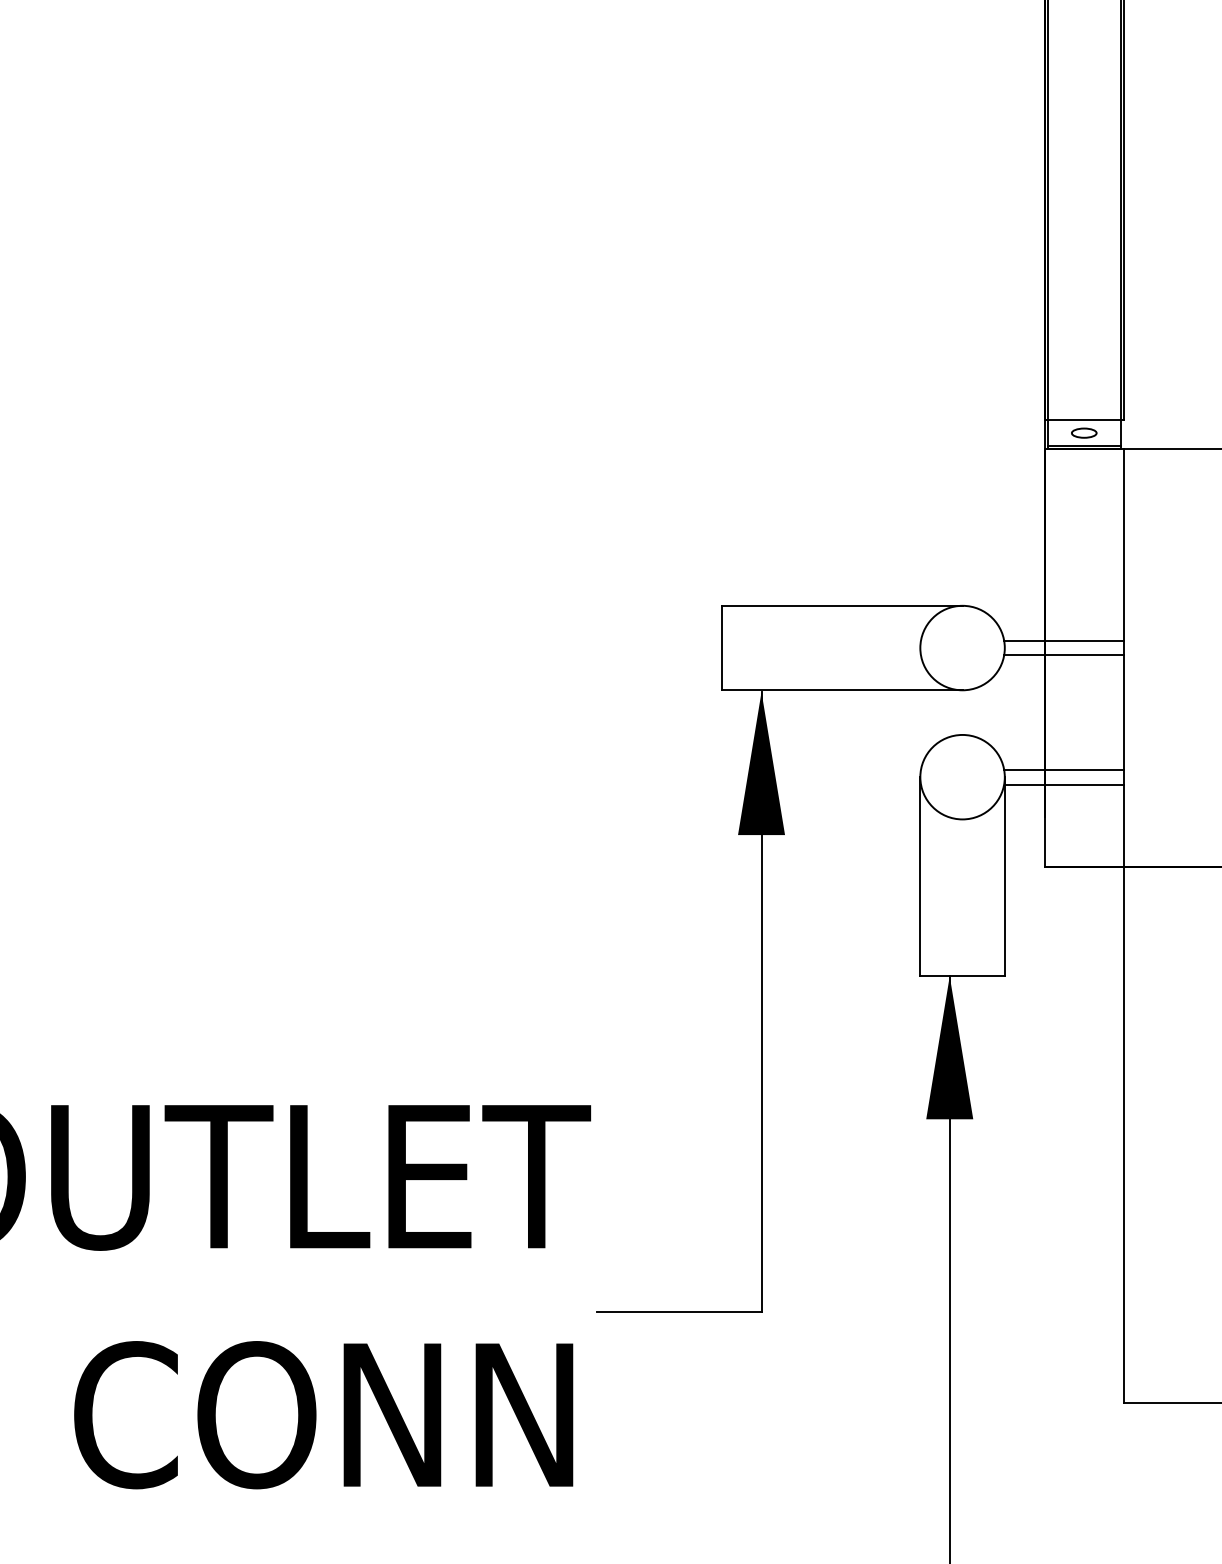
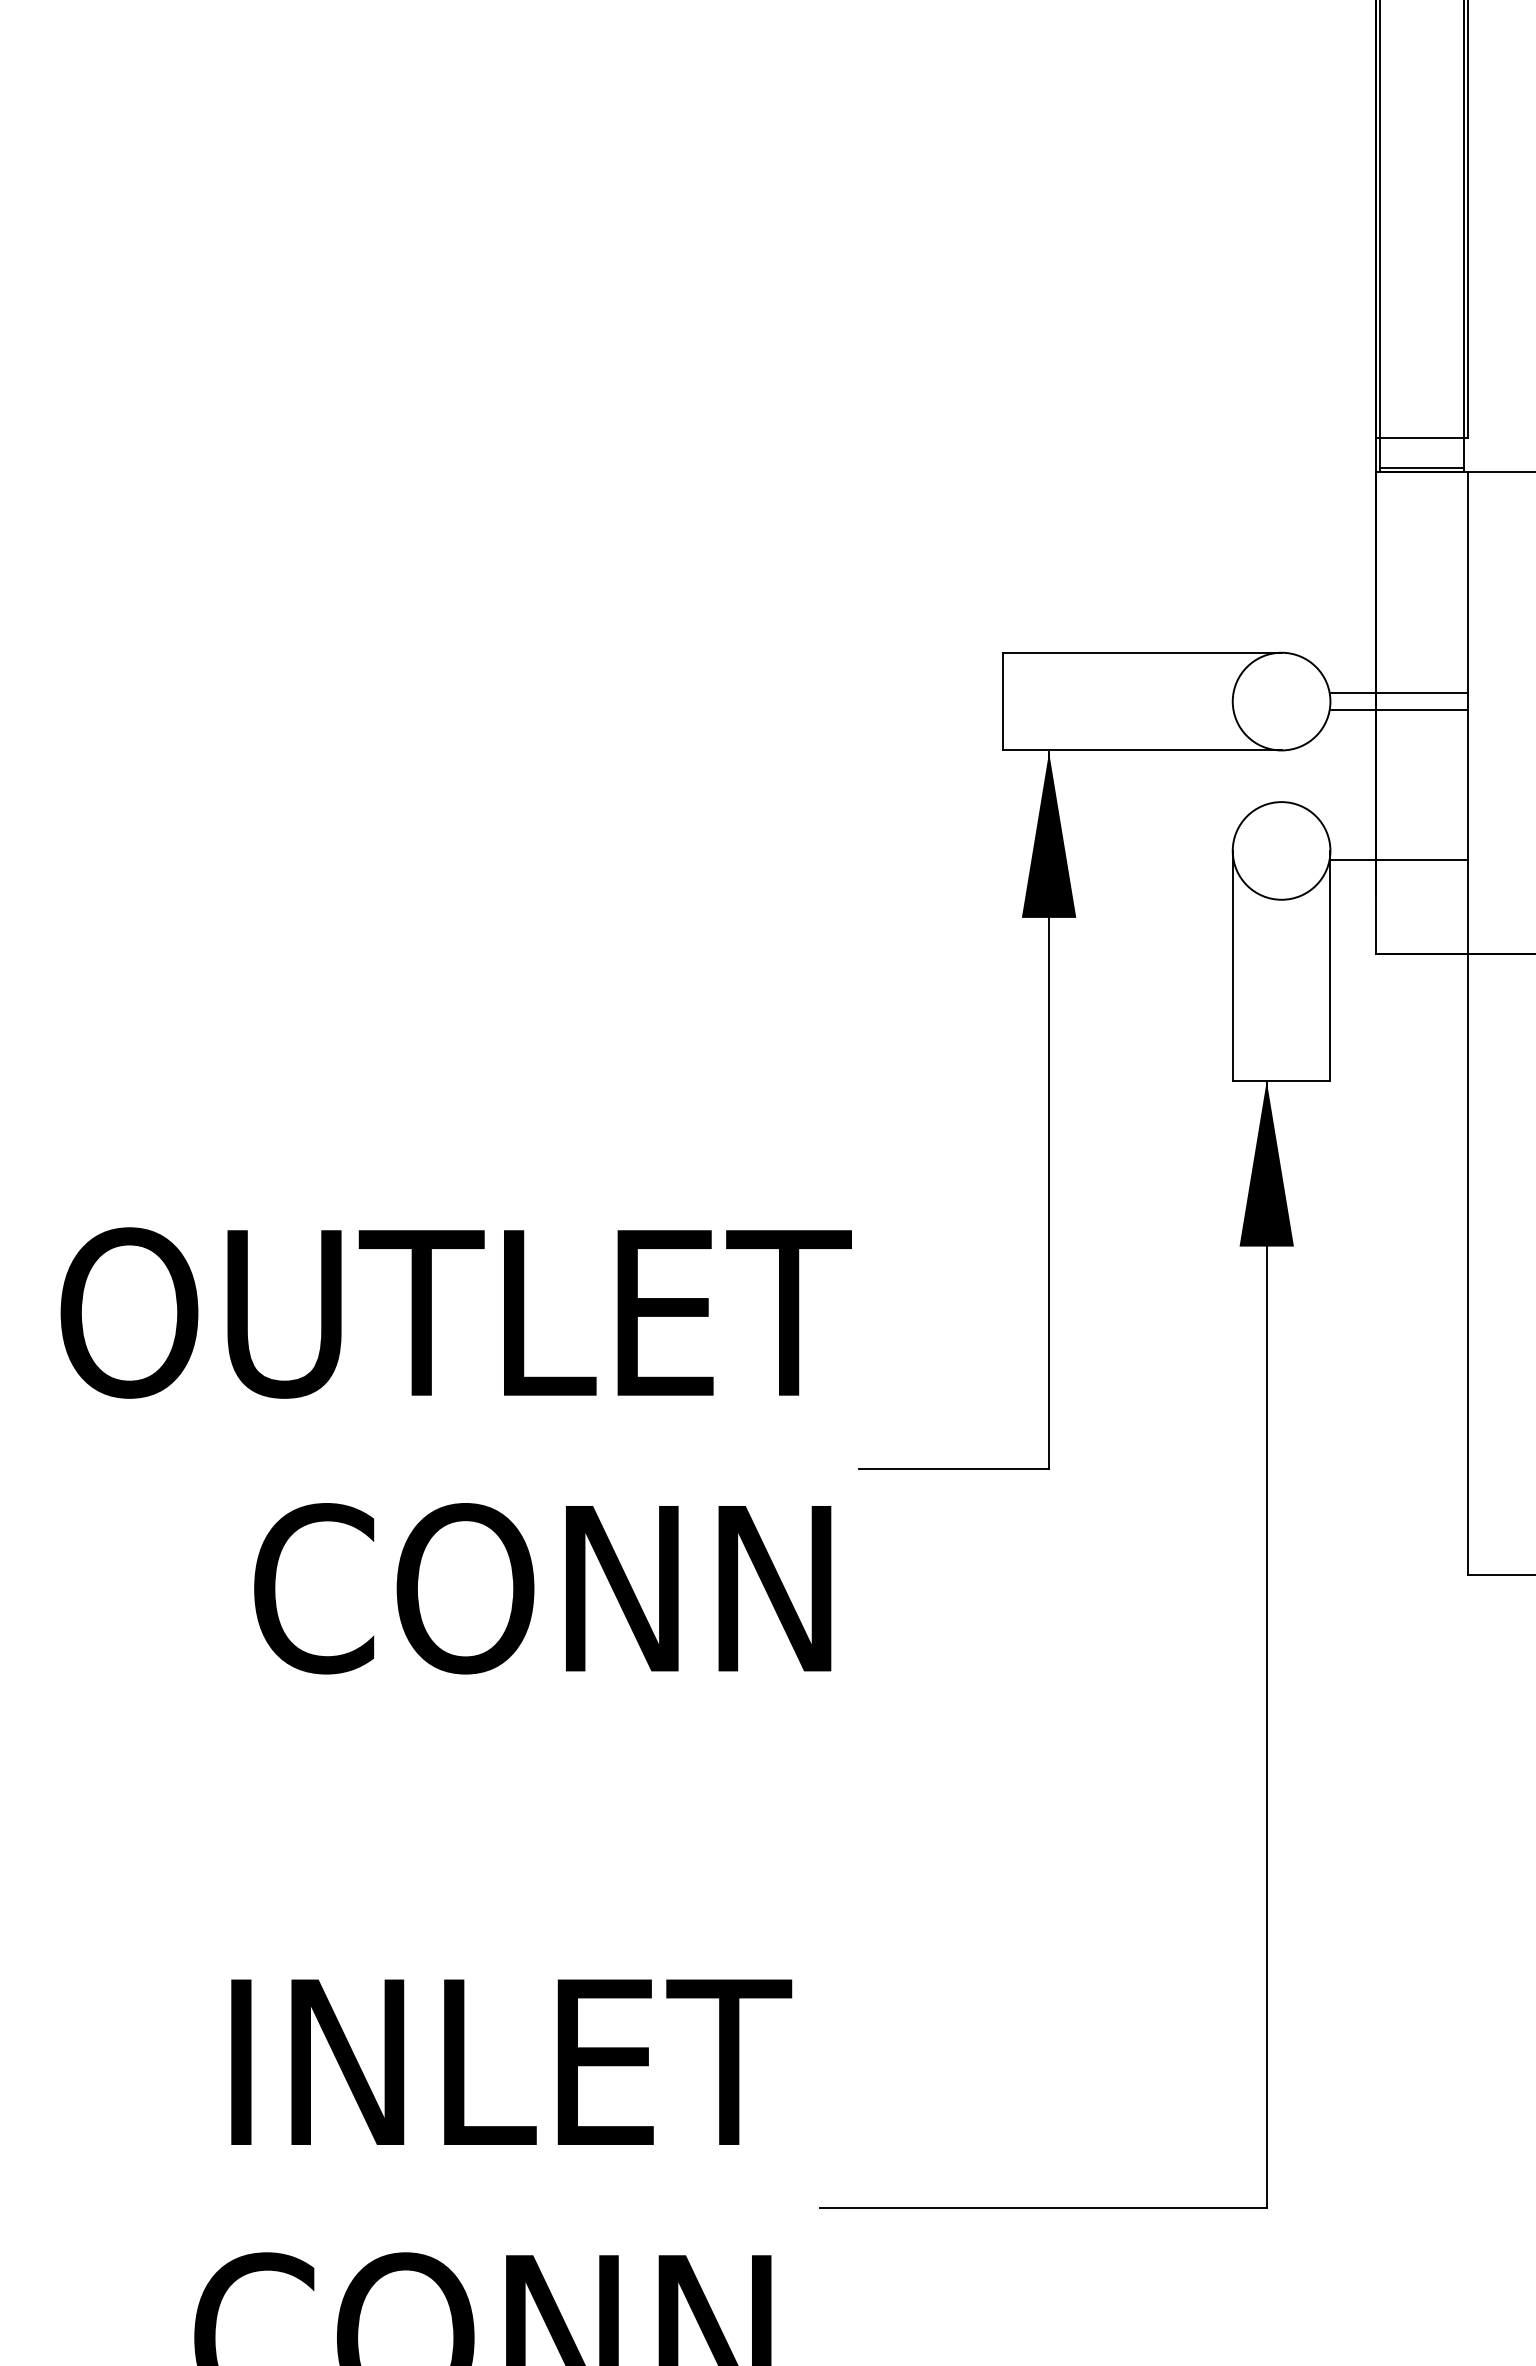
part: (1084, 432) -> (1422, 452), removed
line: (1063, 769) -> (1398, 842), removed

